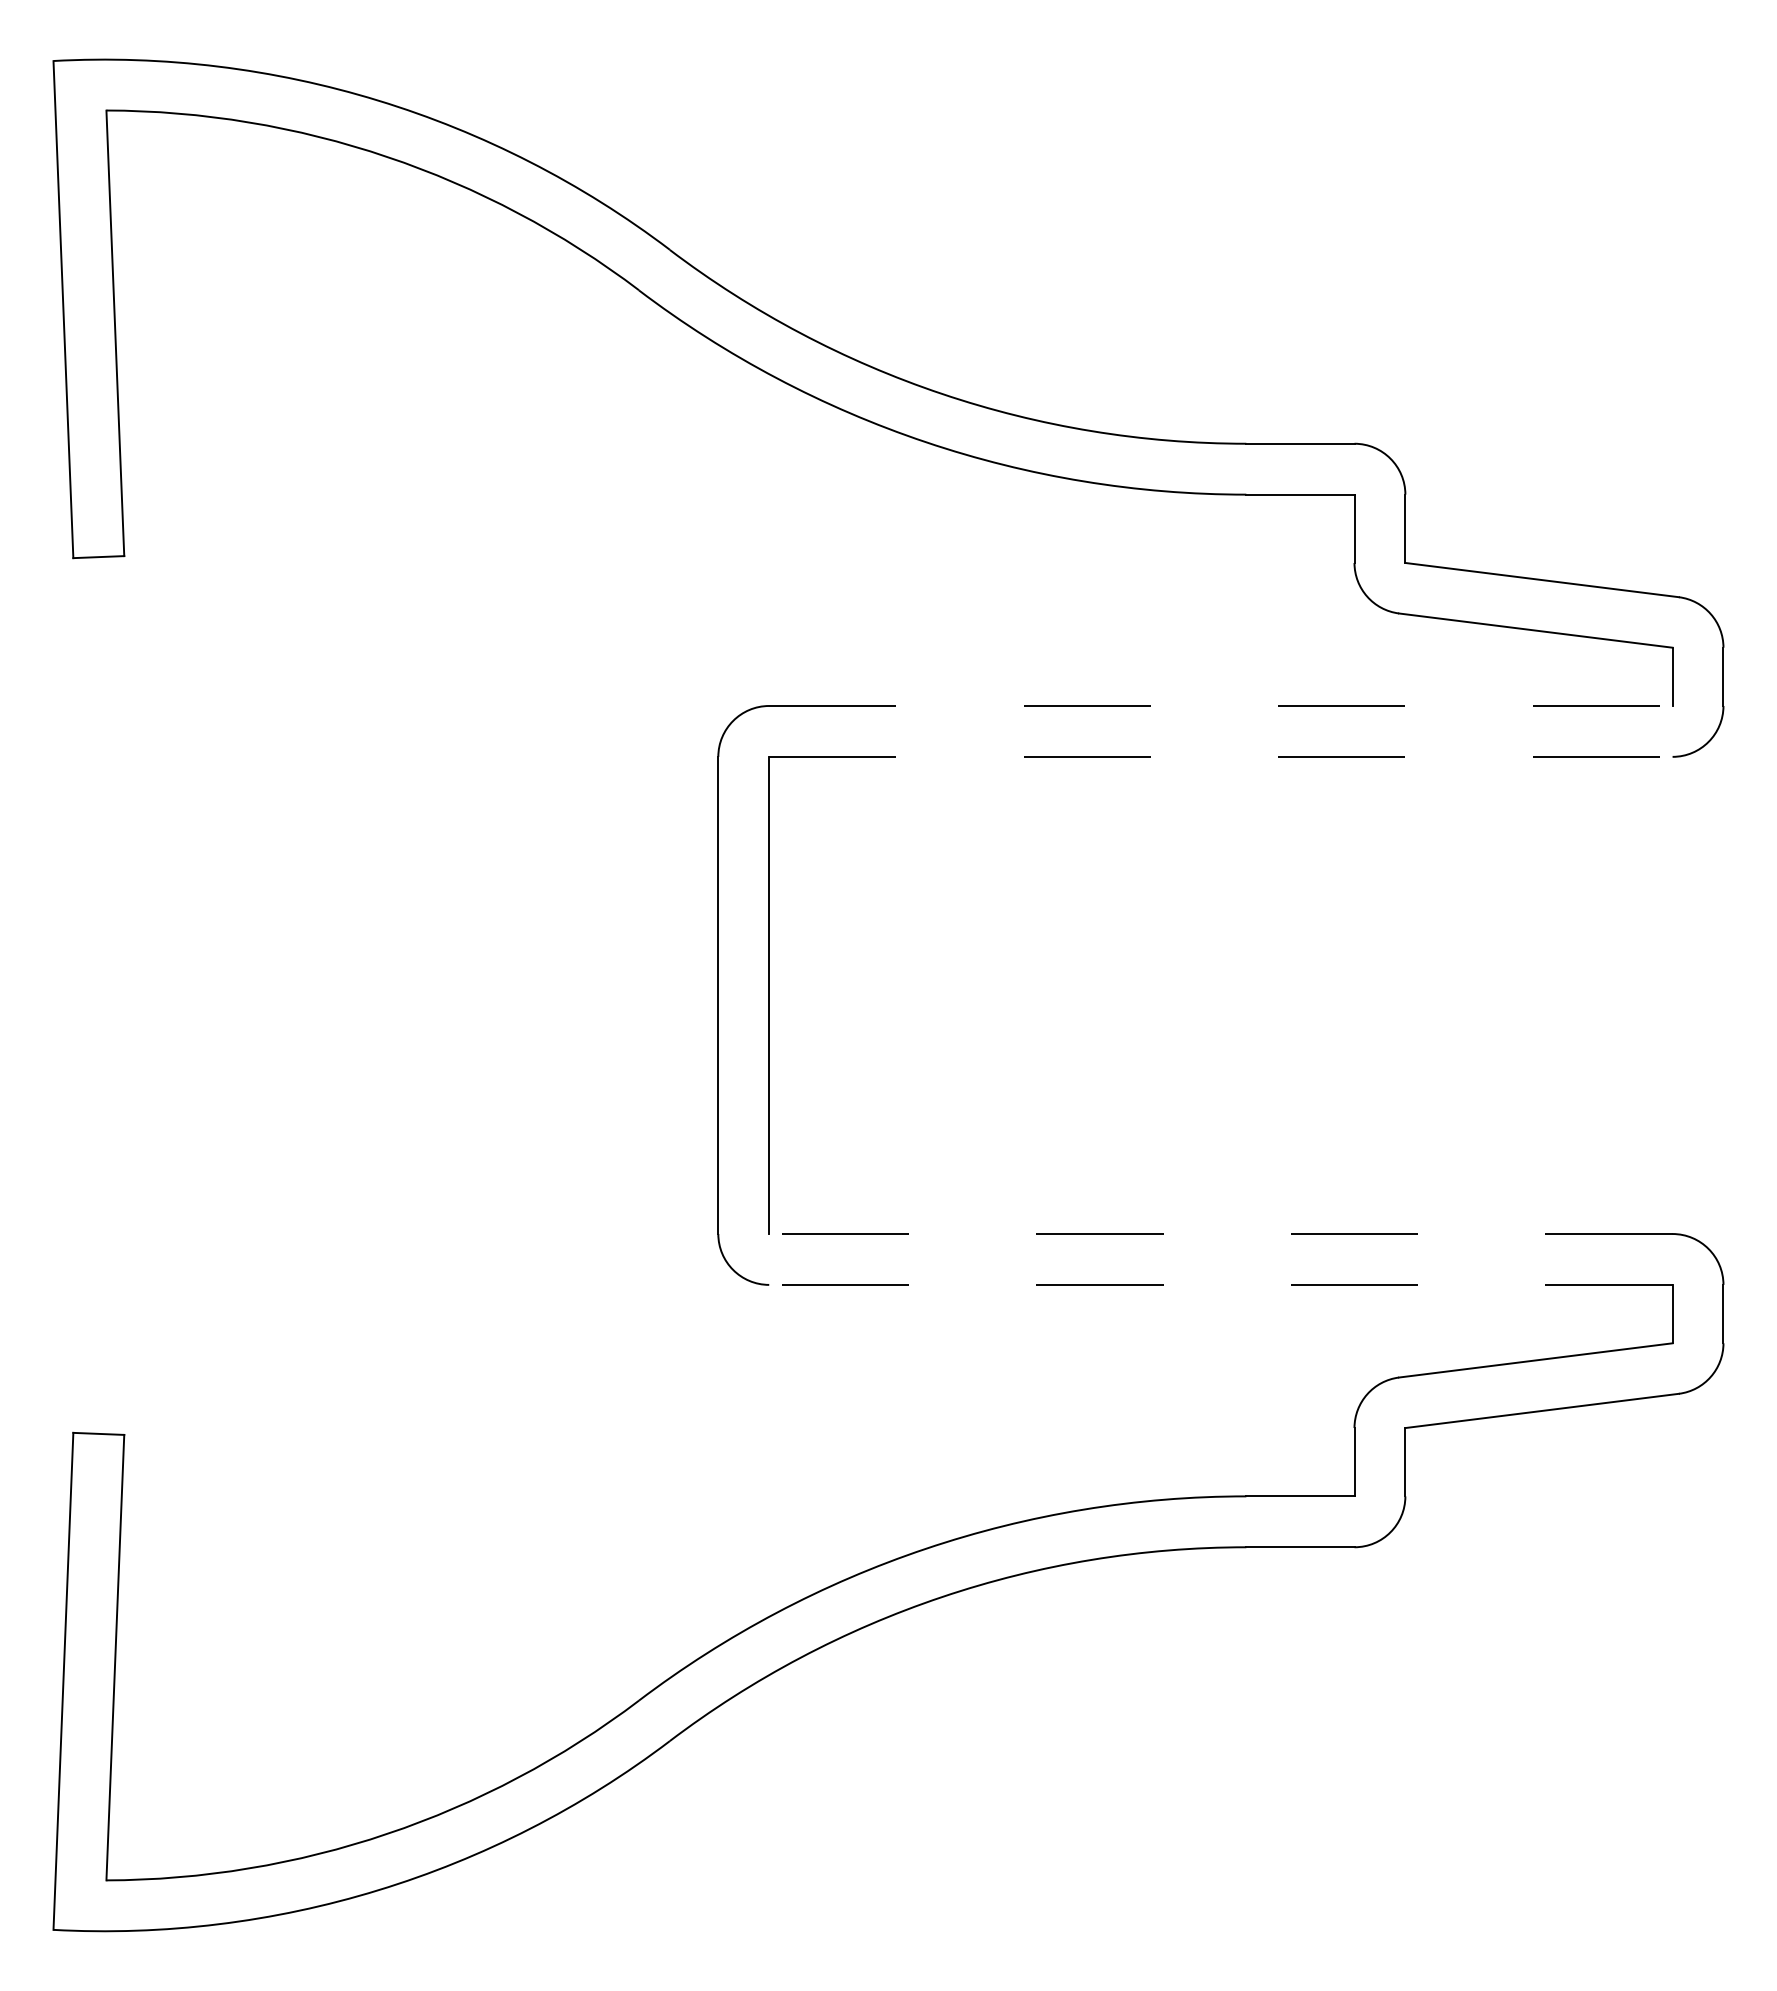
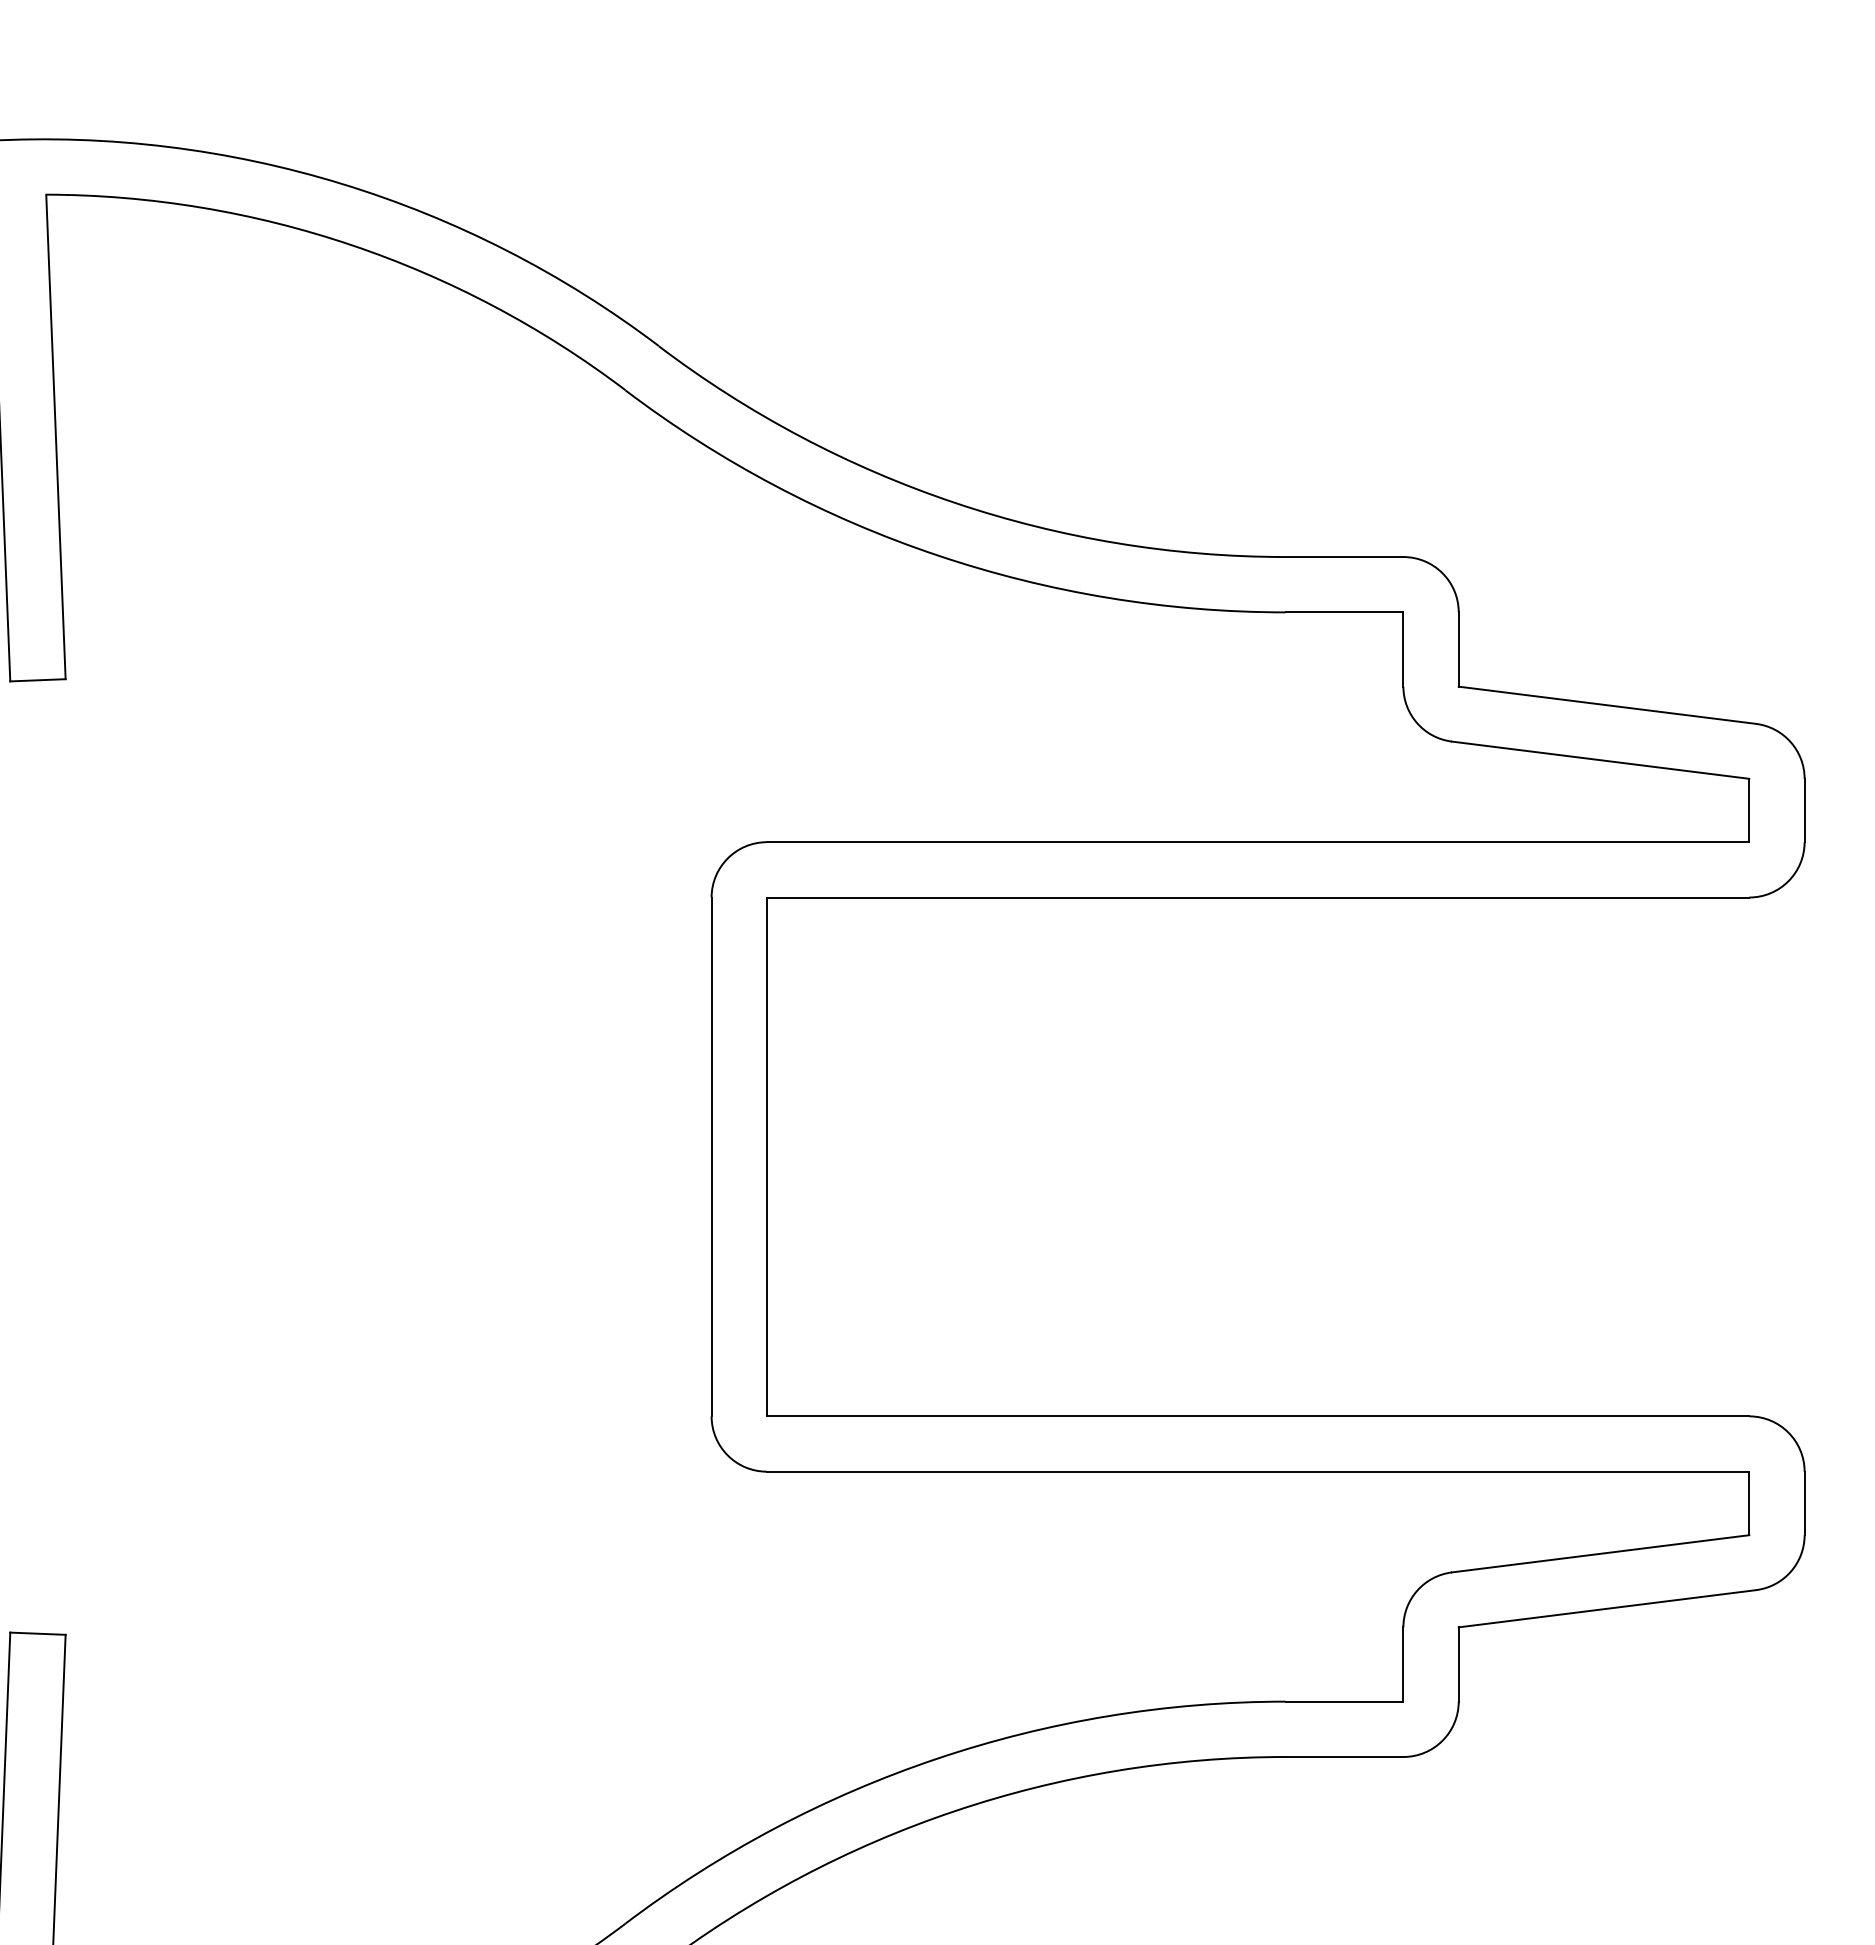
line: (1220, 705) -> (1257, 841), dashed -> solid
line: (1220, 756) -> (1257, 897), dashed -> solid
line: (1220, 1234) -> (1257, 1416), dashed -> solid
line: (1220, 1284) -> (1257, 1471), dashed -> solid

